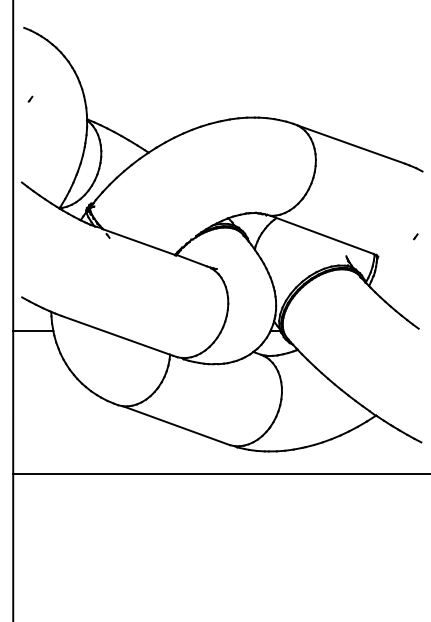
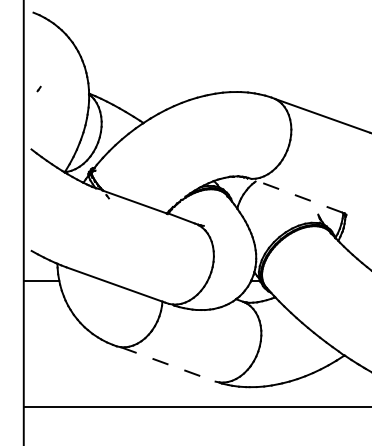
part: (30, 98) -> (39, 88), moved
line: (322, 234) -> (297, 195), solid -> dashed
line: (177, 425) -> (169, 364), solid -> dashed

